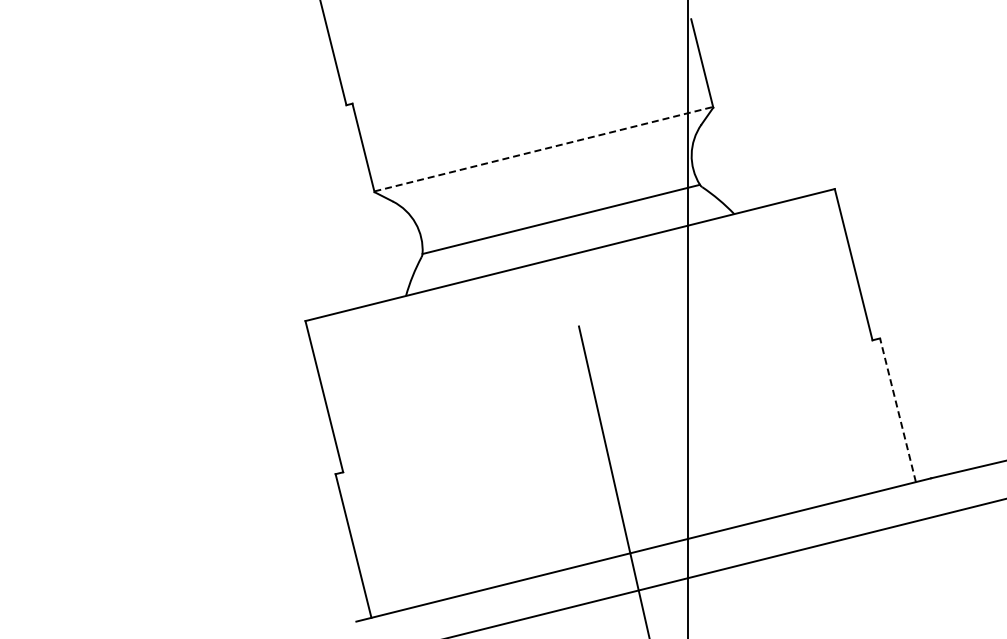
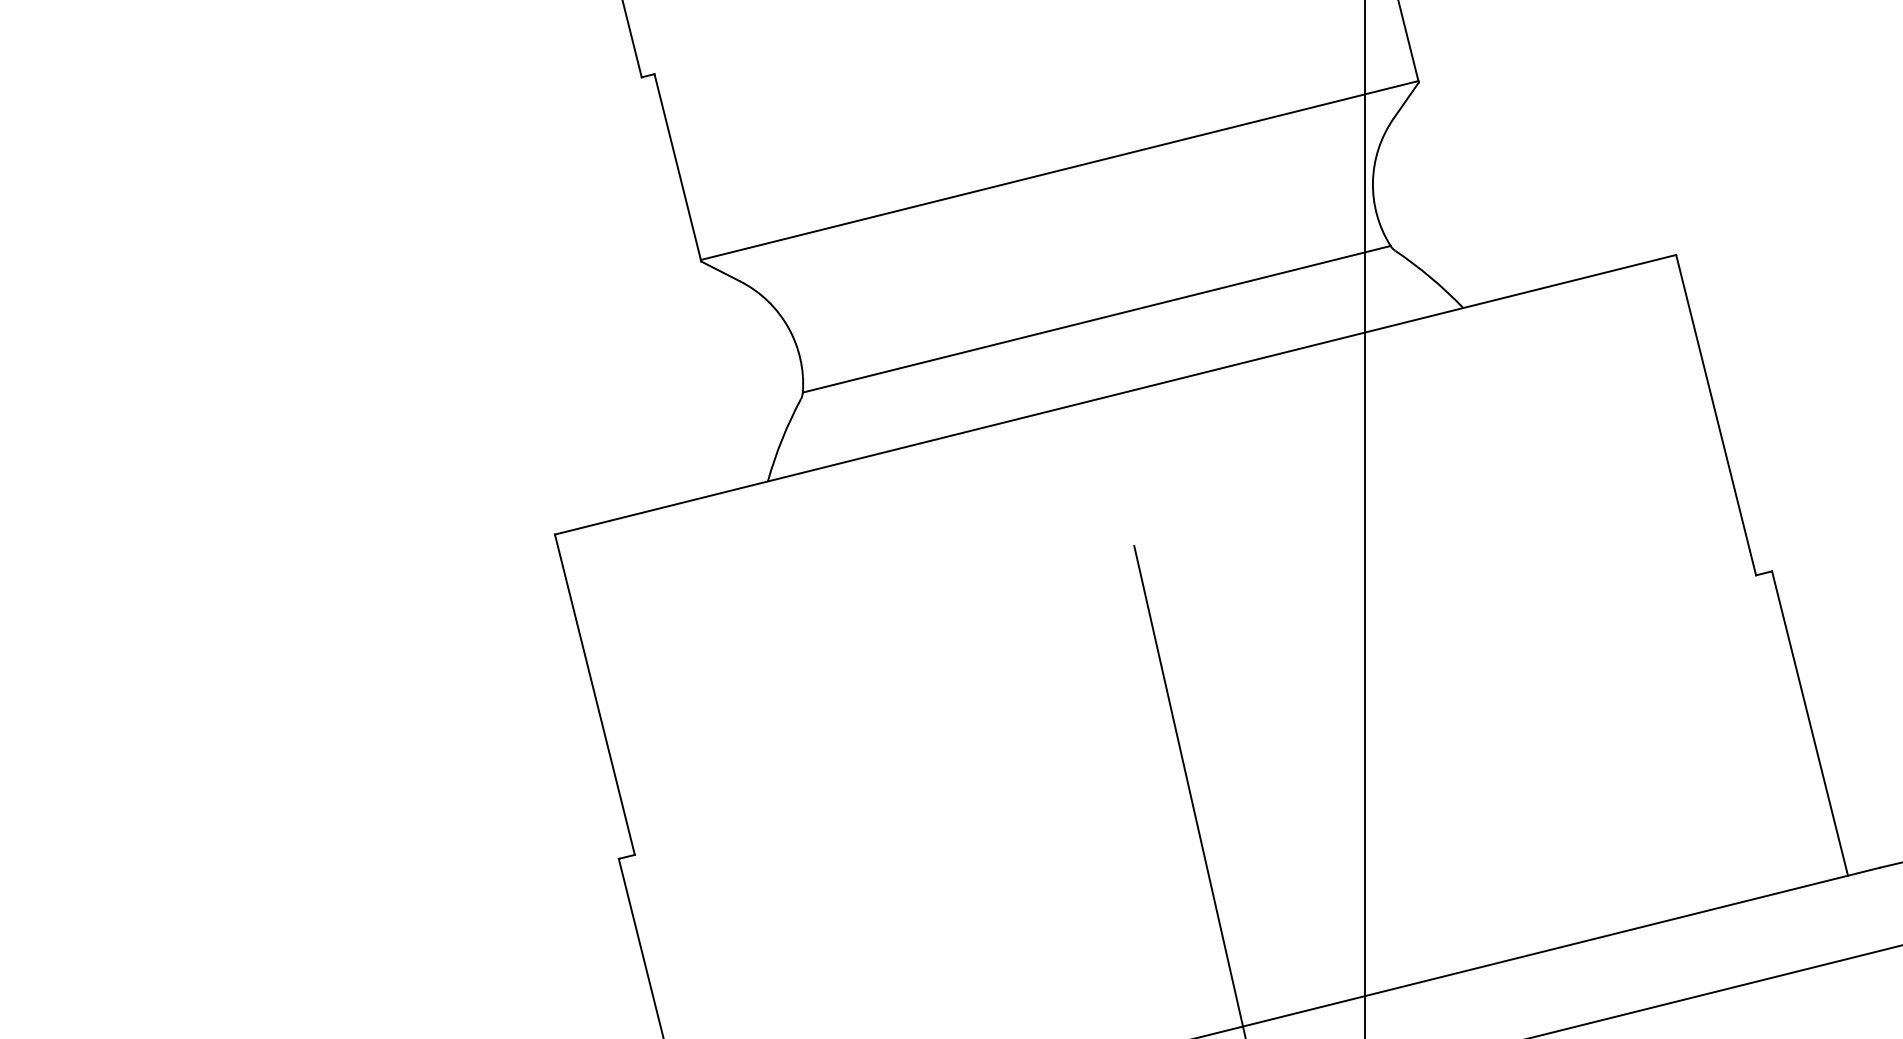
line: (543, 149) -> (1059, 171), dashed -> solid
line: (897, 409) -> (1808, 721), dashed -> solid

